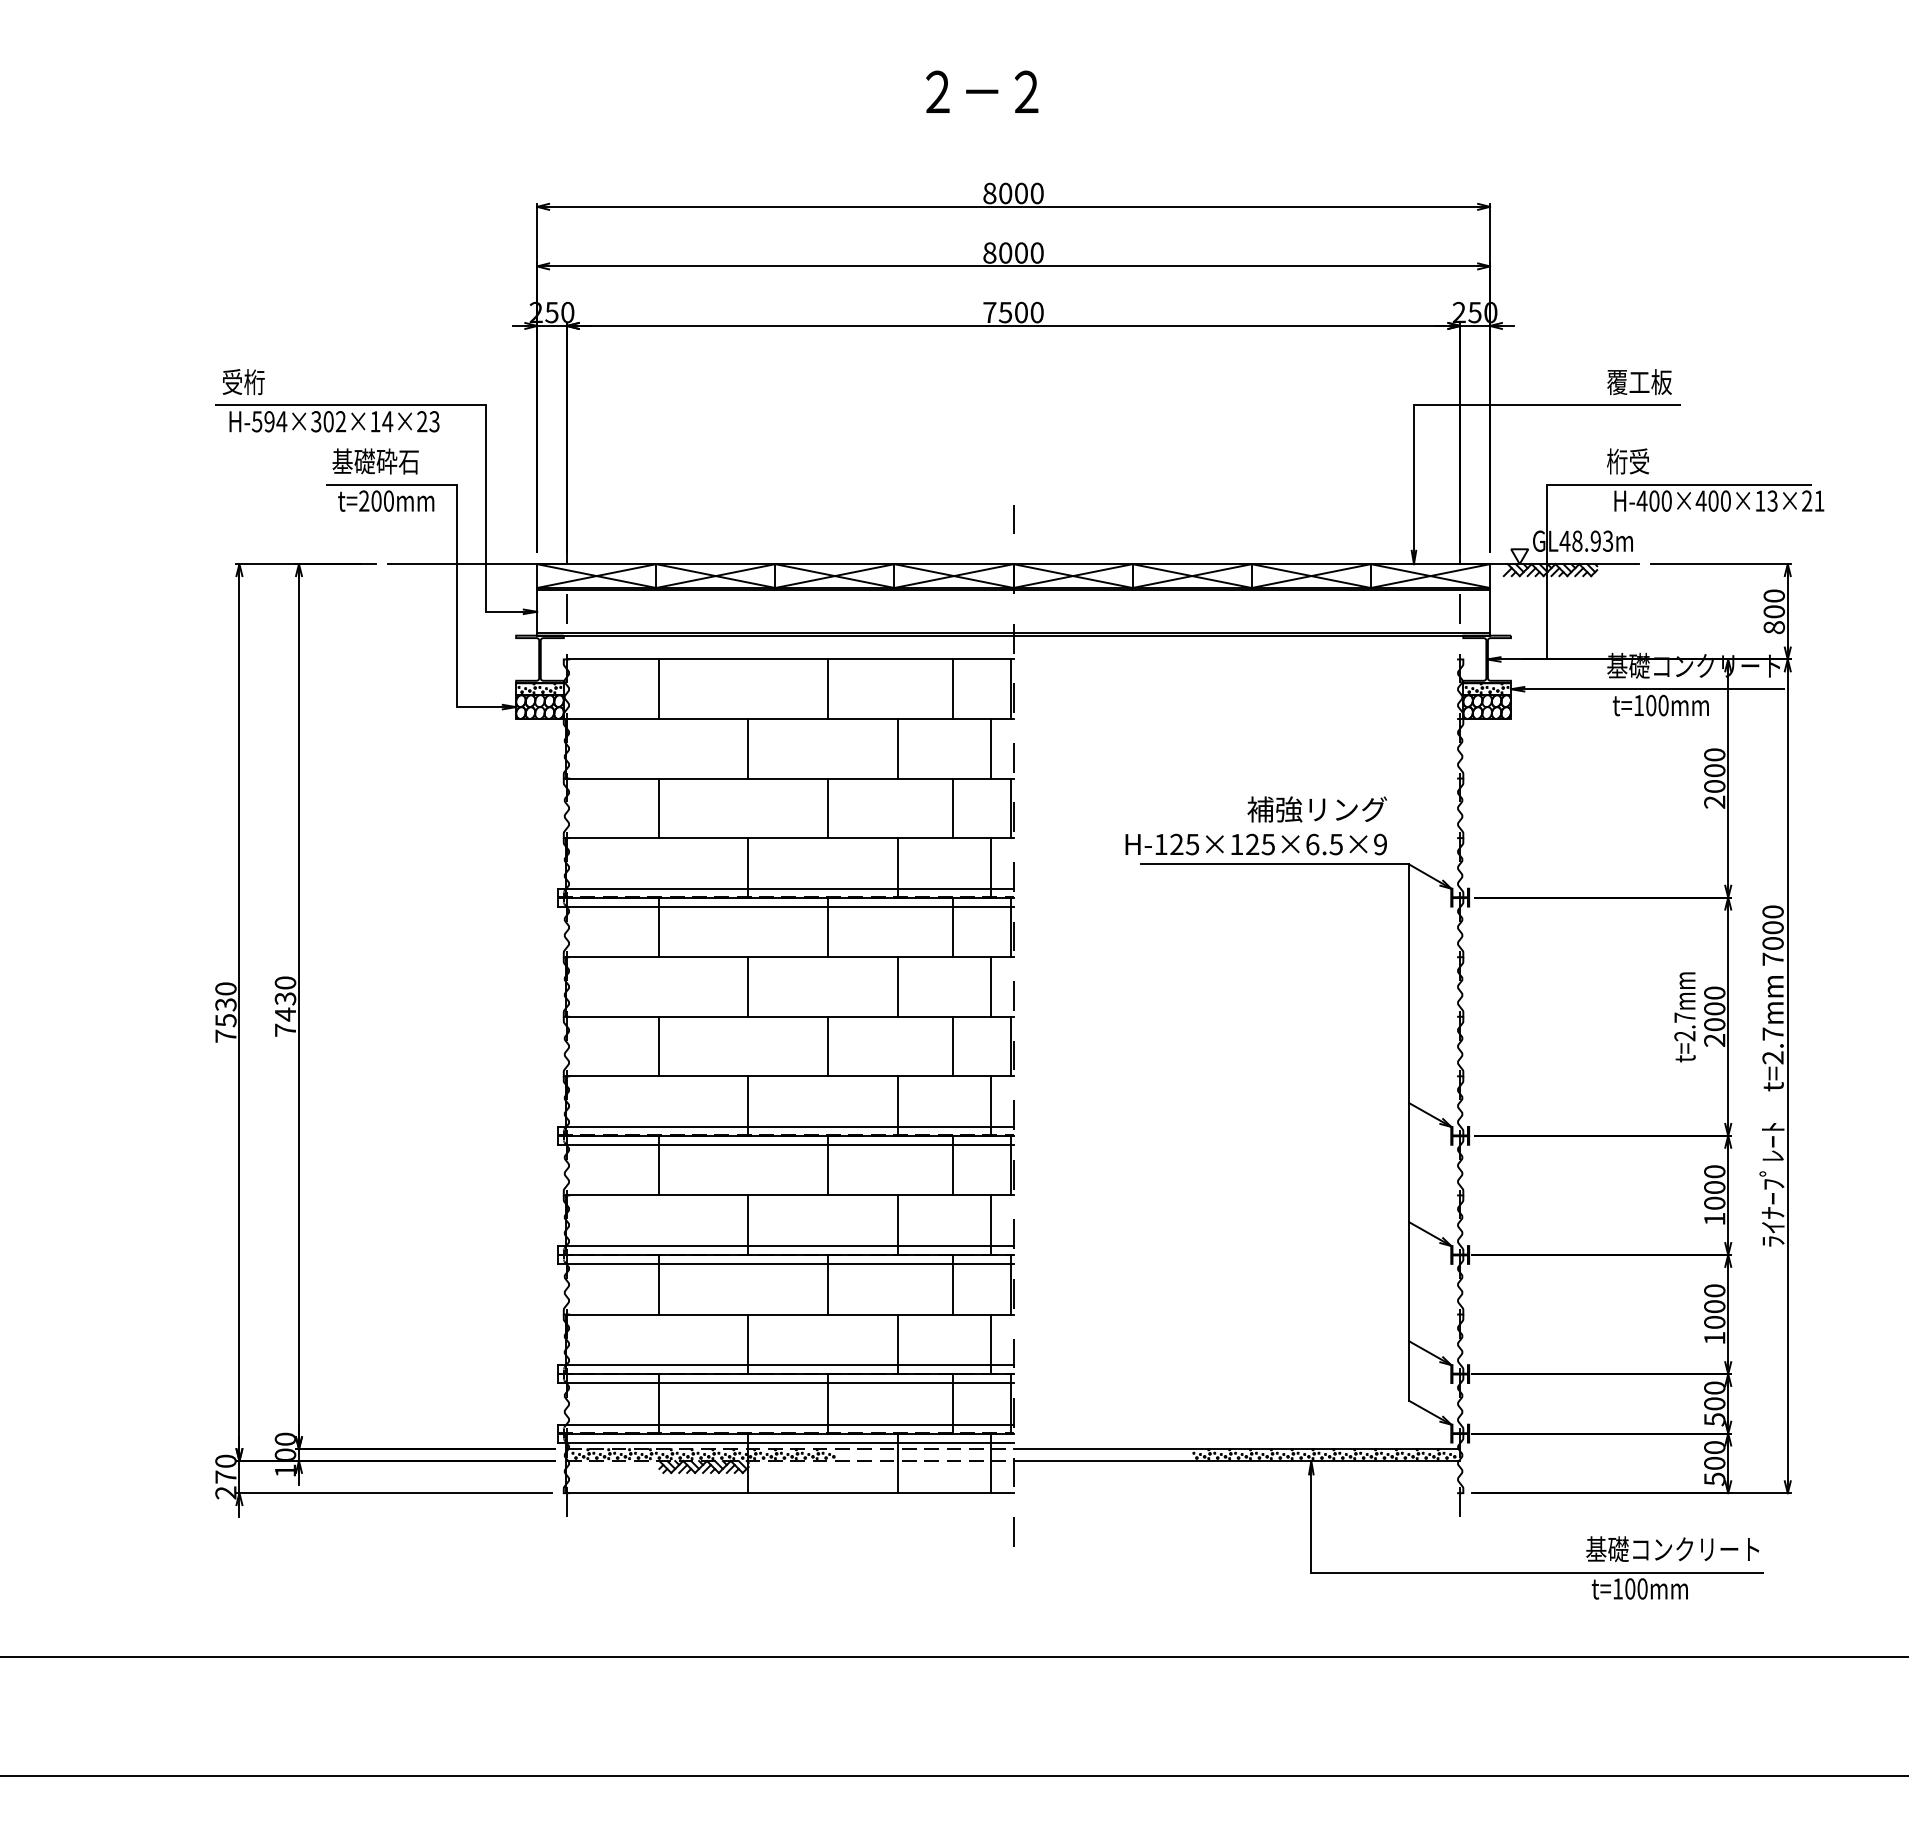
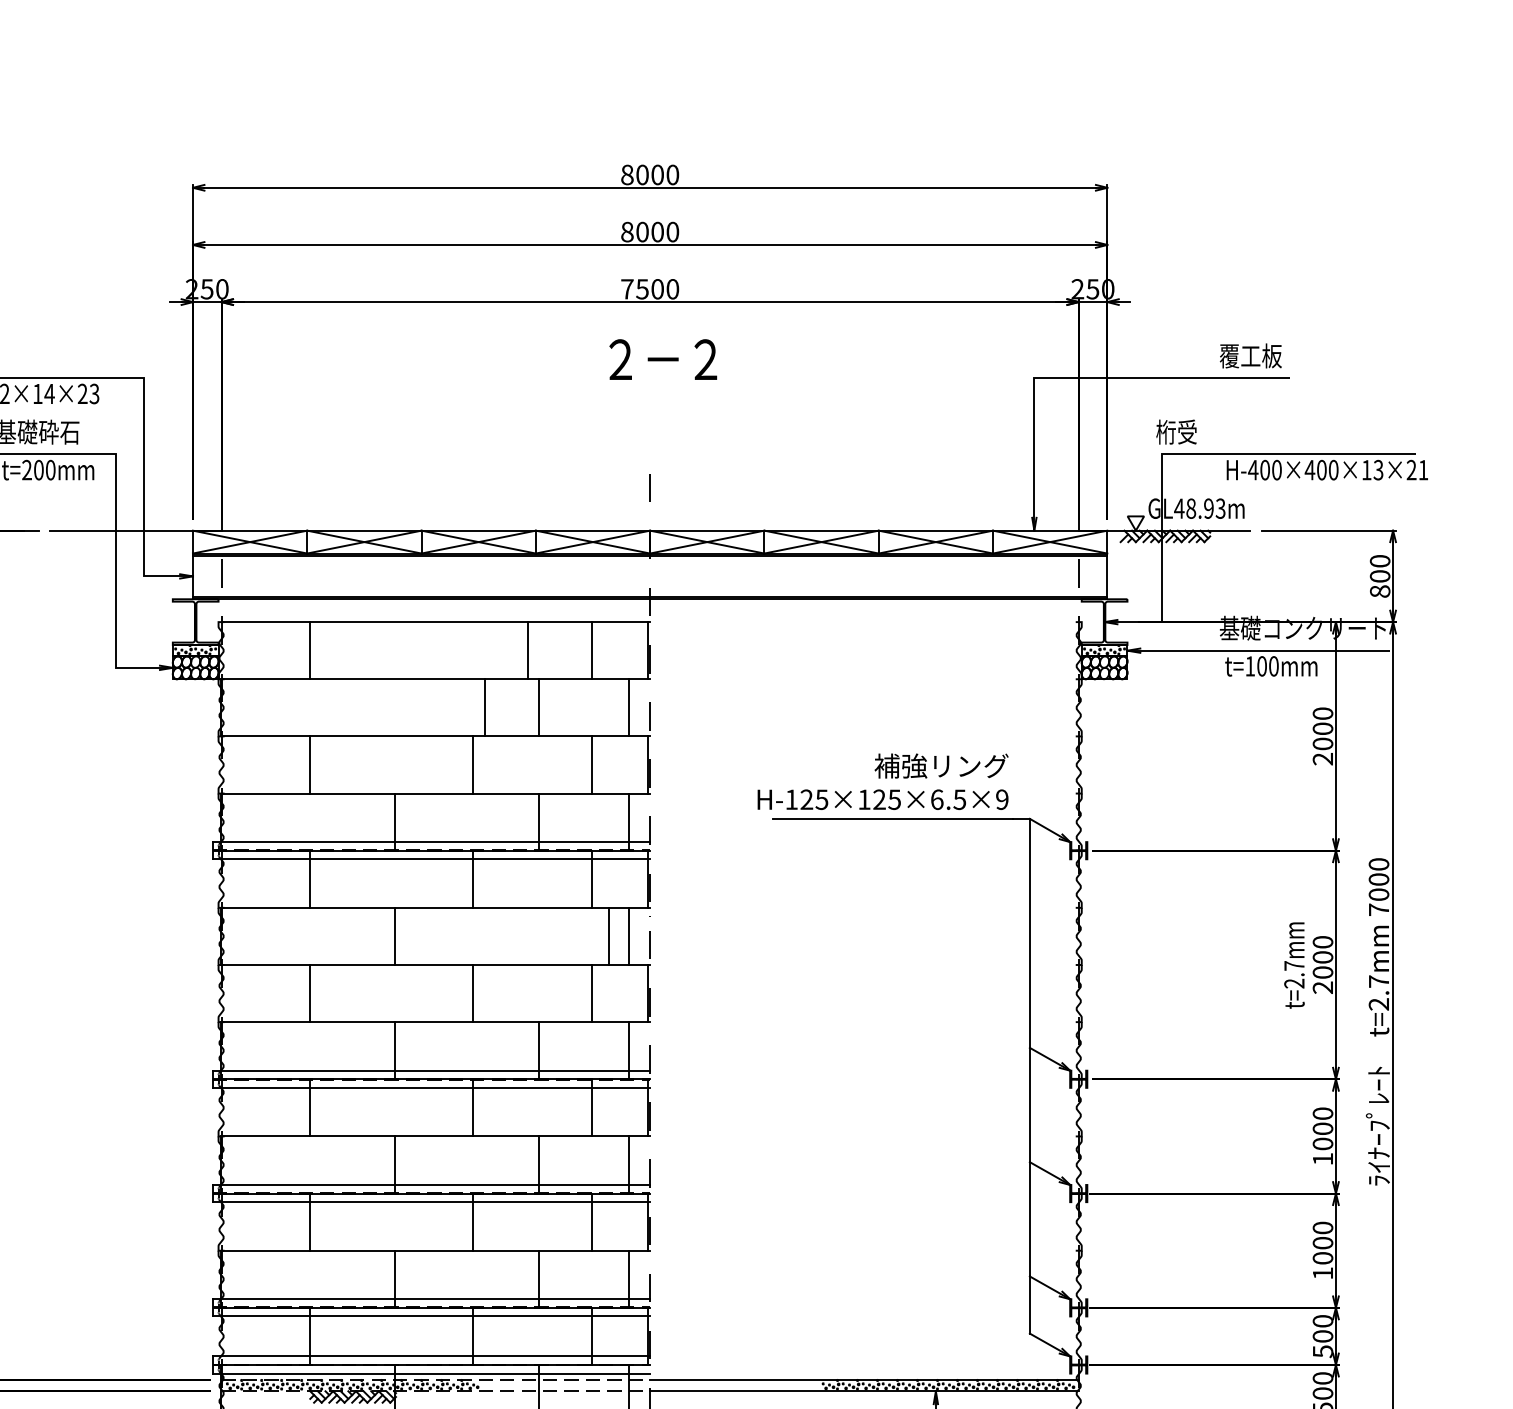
text: (982, 91) -> (663, 359), moved
text: (1628, 461) -> (1176, 432), moved
line: (828, 689) -> (528, 650), moved
line: (747, 748) -> (485, 707), moved
line: (898, 986) -> (609, 935), moved

